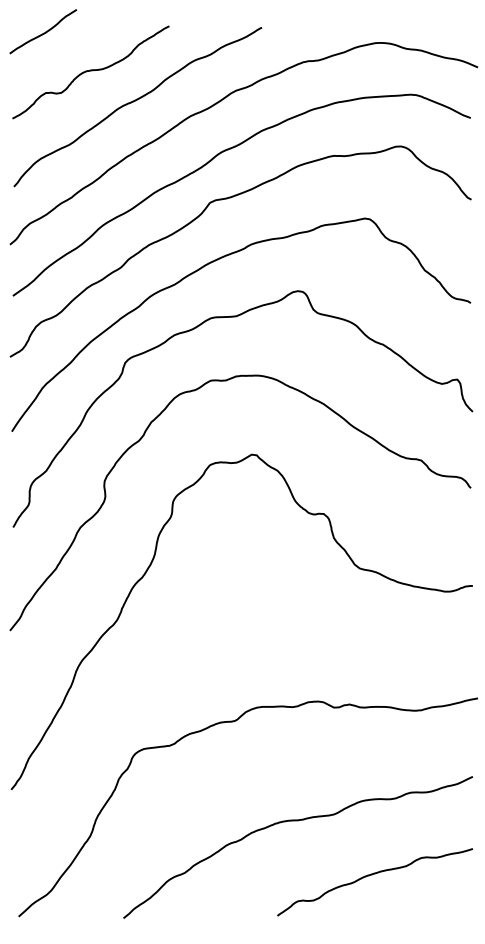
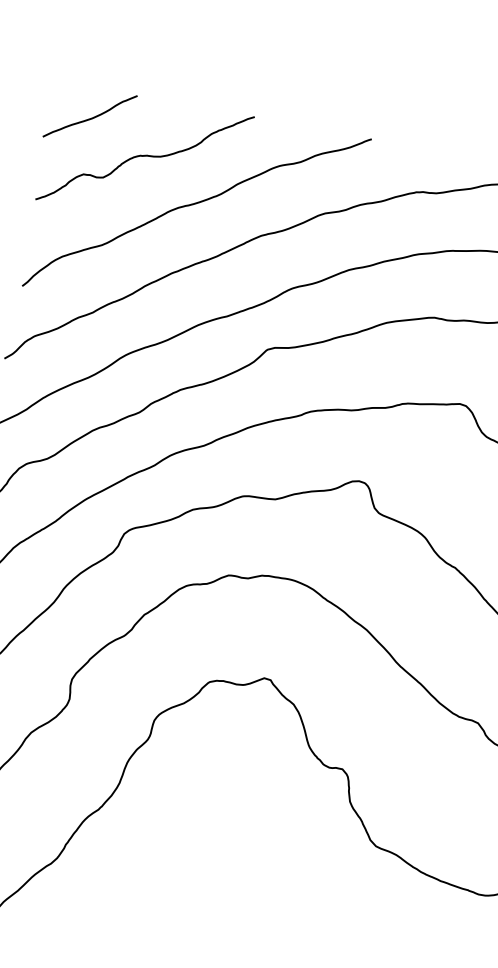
curve: (43, 32) -> (90, 117), moved

